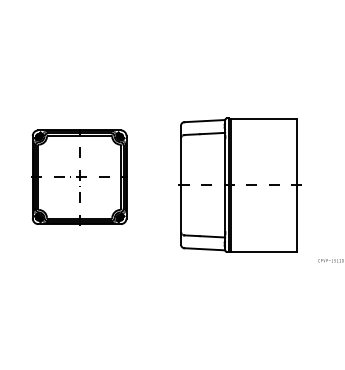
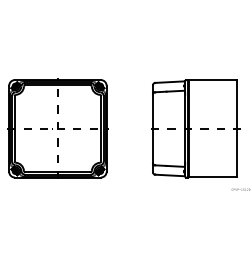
part: (79, 177) -> (57, 129), size x1.43
part: (239, 184) -> (195, 128), moved

